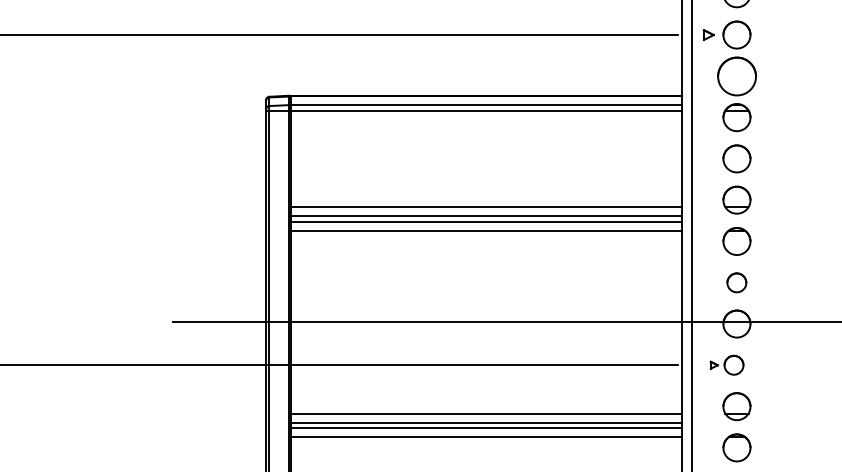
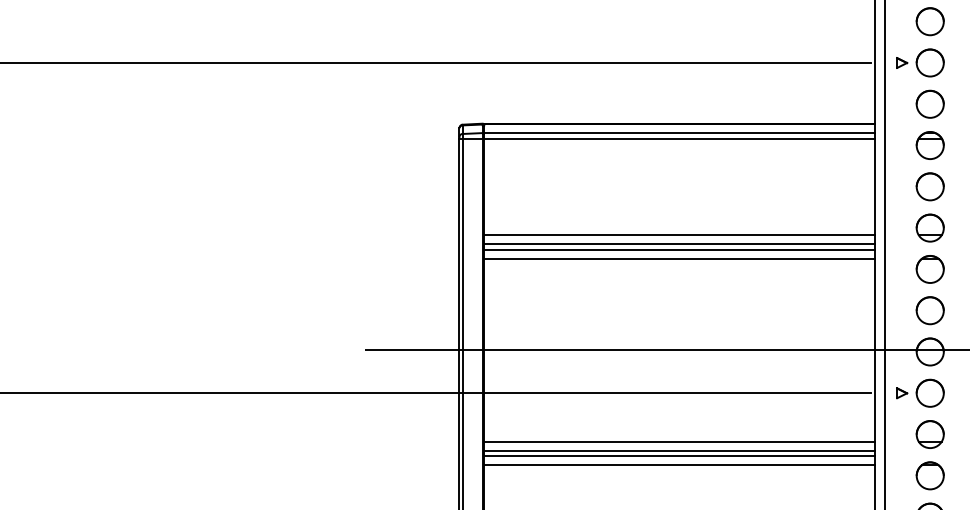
circle: (736, 75) -> (929, 103), size x0.71
circle: (736, 282) -> (929, 310), size x1.43
part: (727, 364) -> (920, 392), size x1.43

